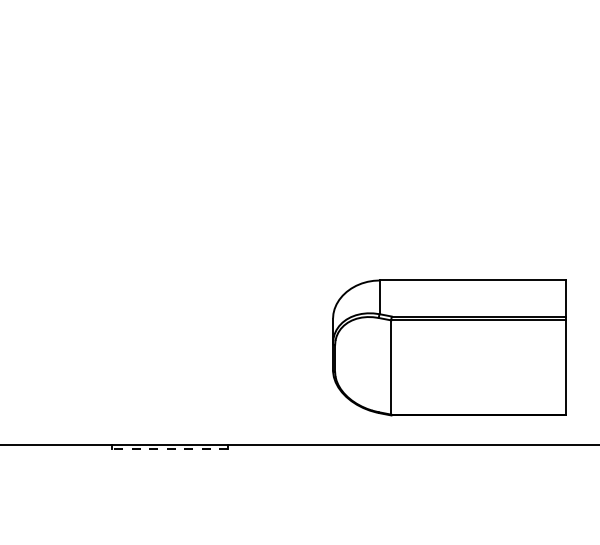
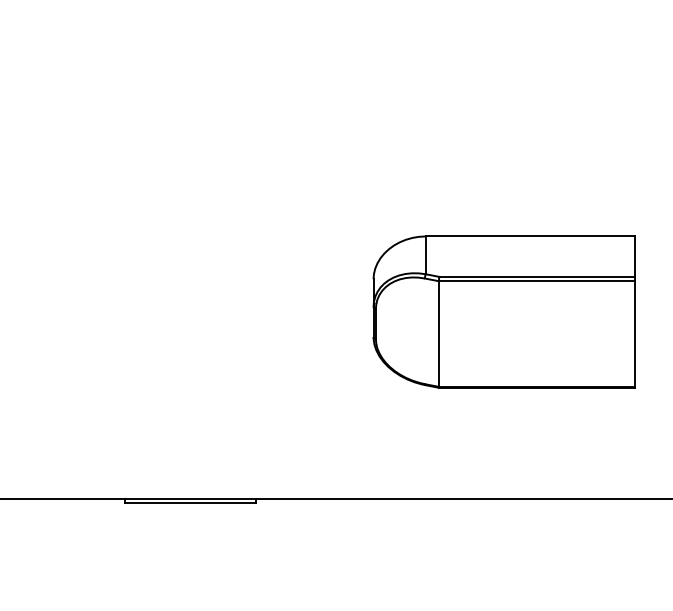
part: (448, 347) -> (503, 311), moved
line: (169, 449) -> (190, 503), dashed -> solid

